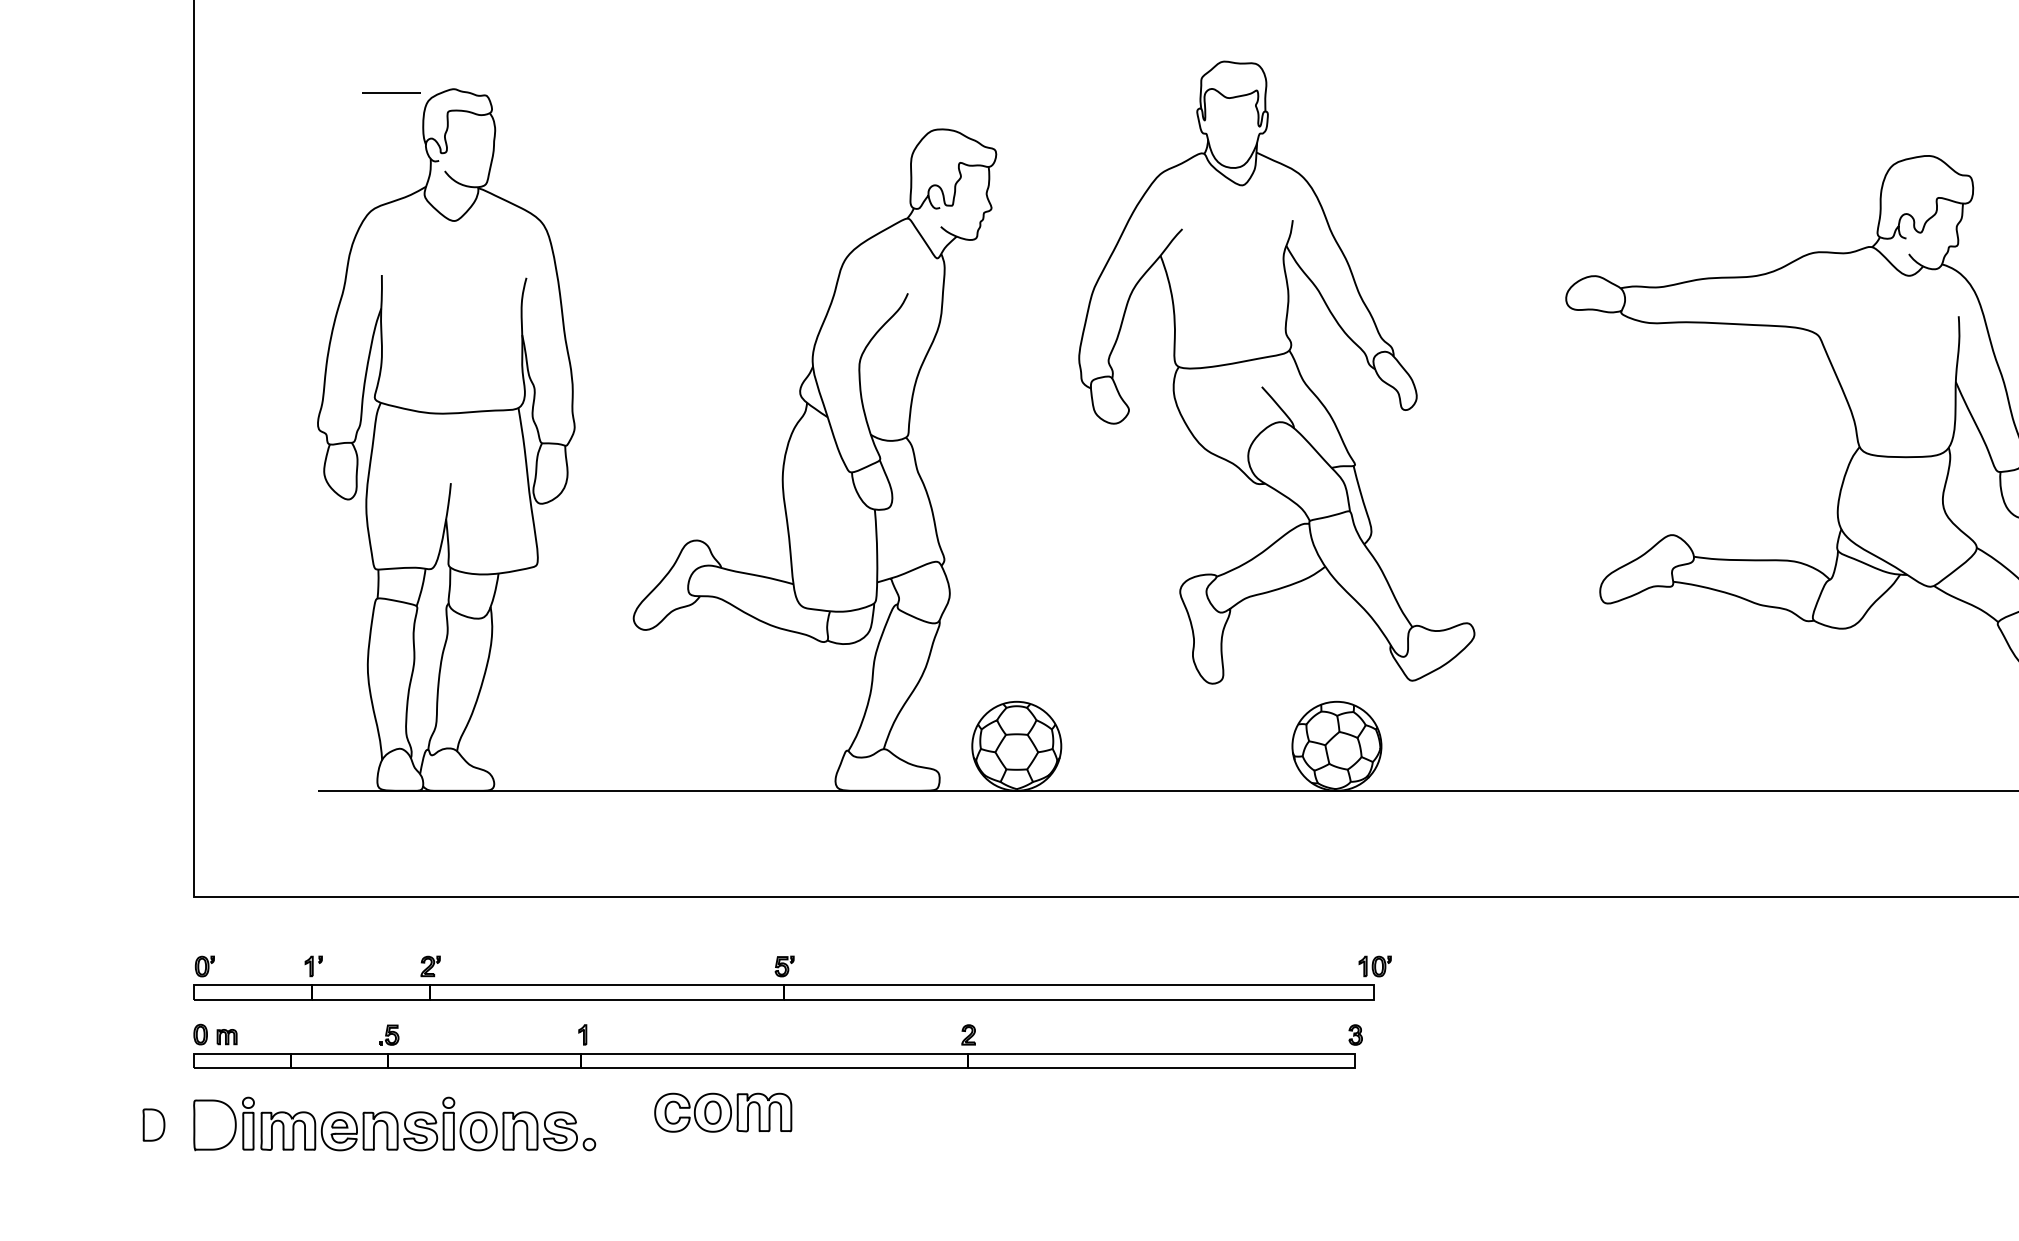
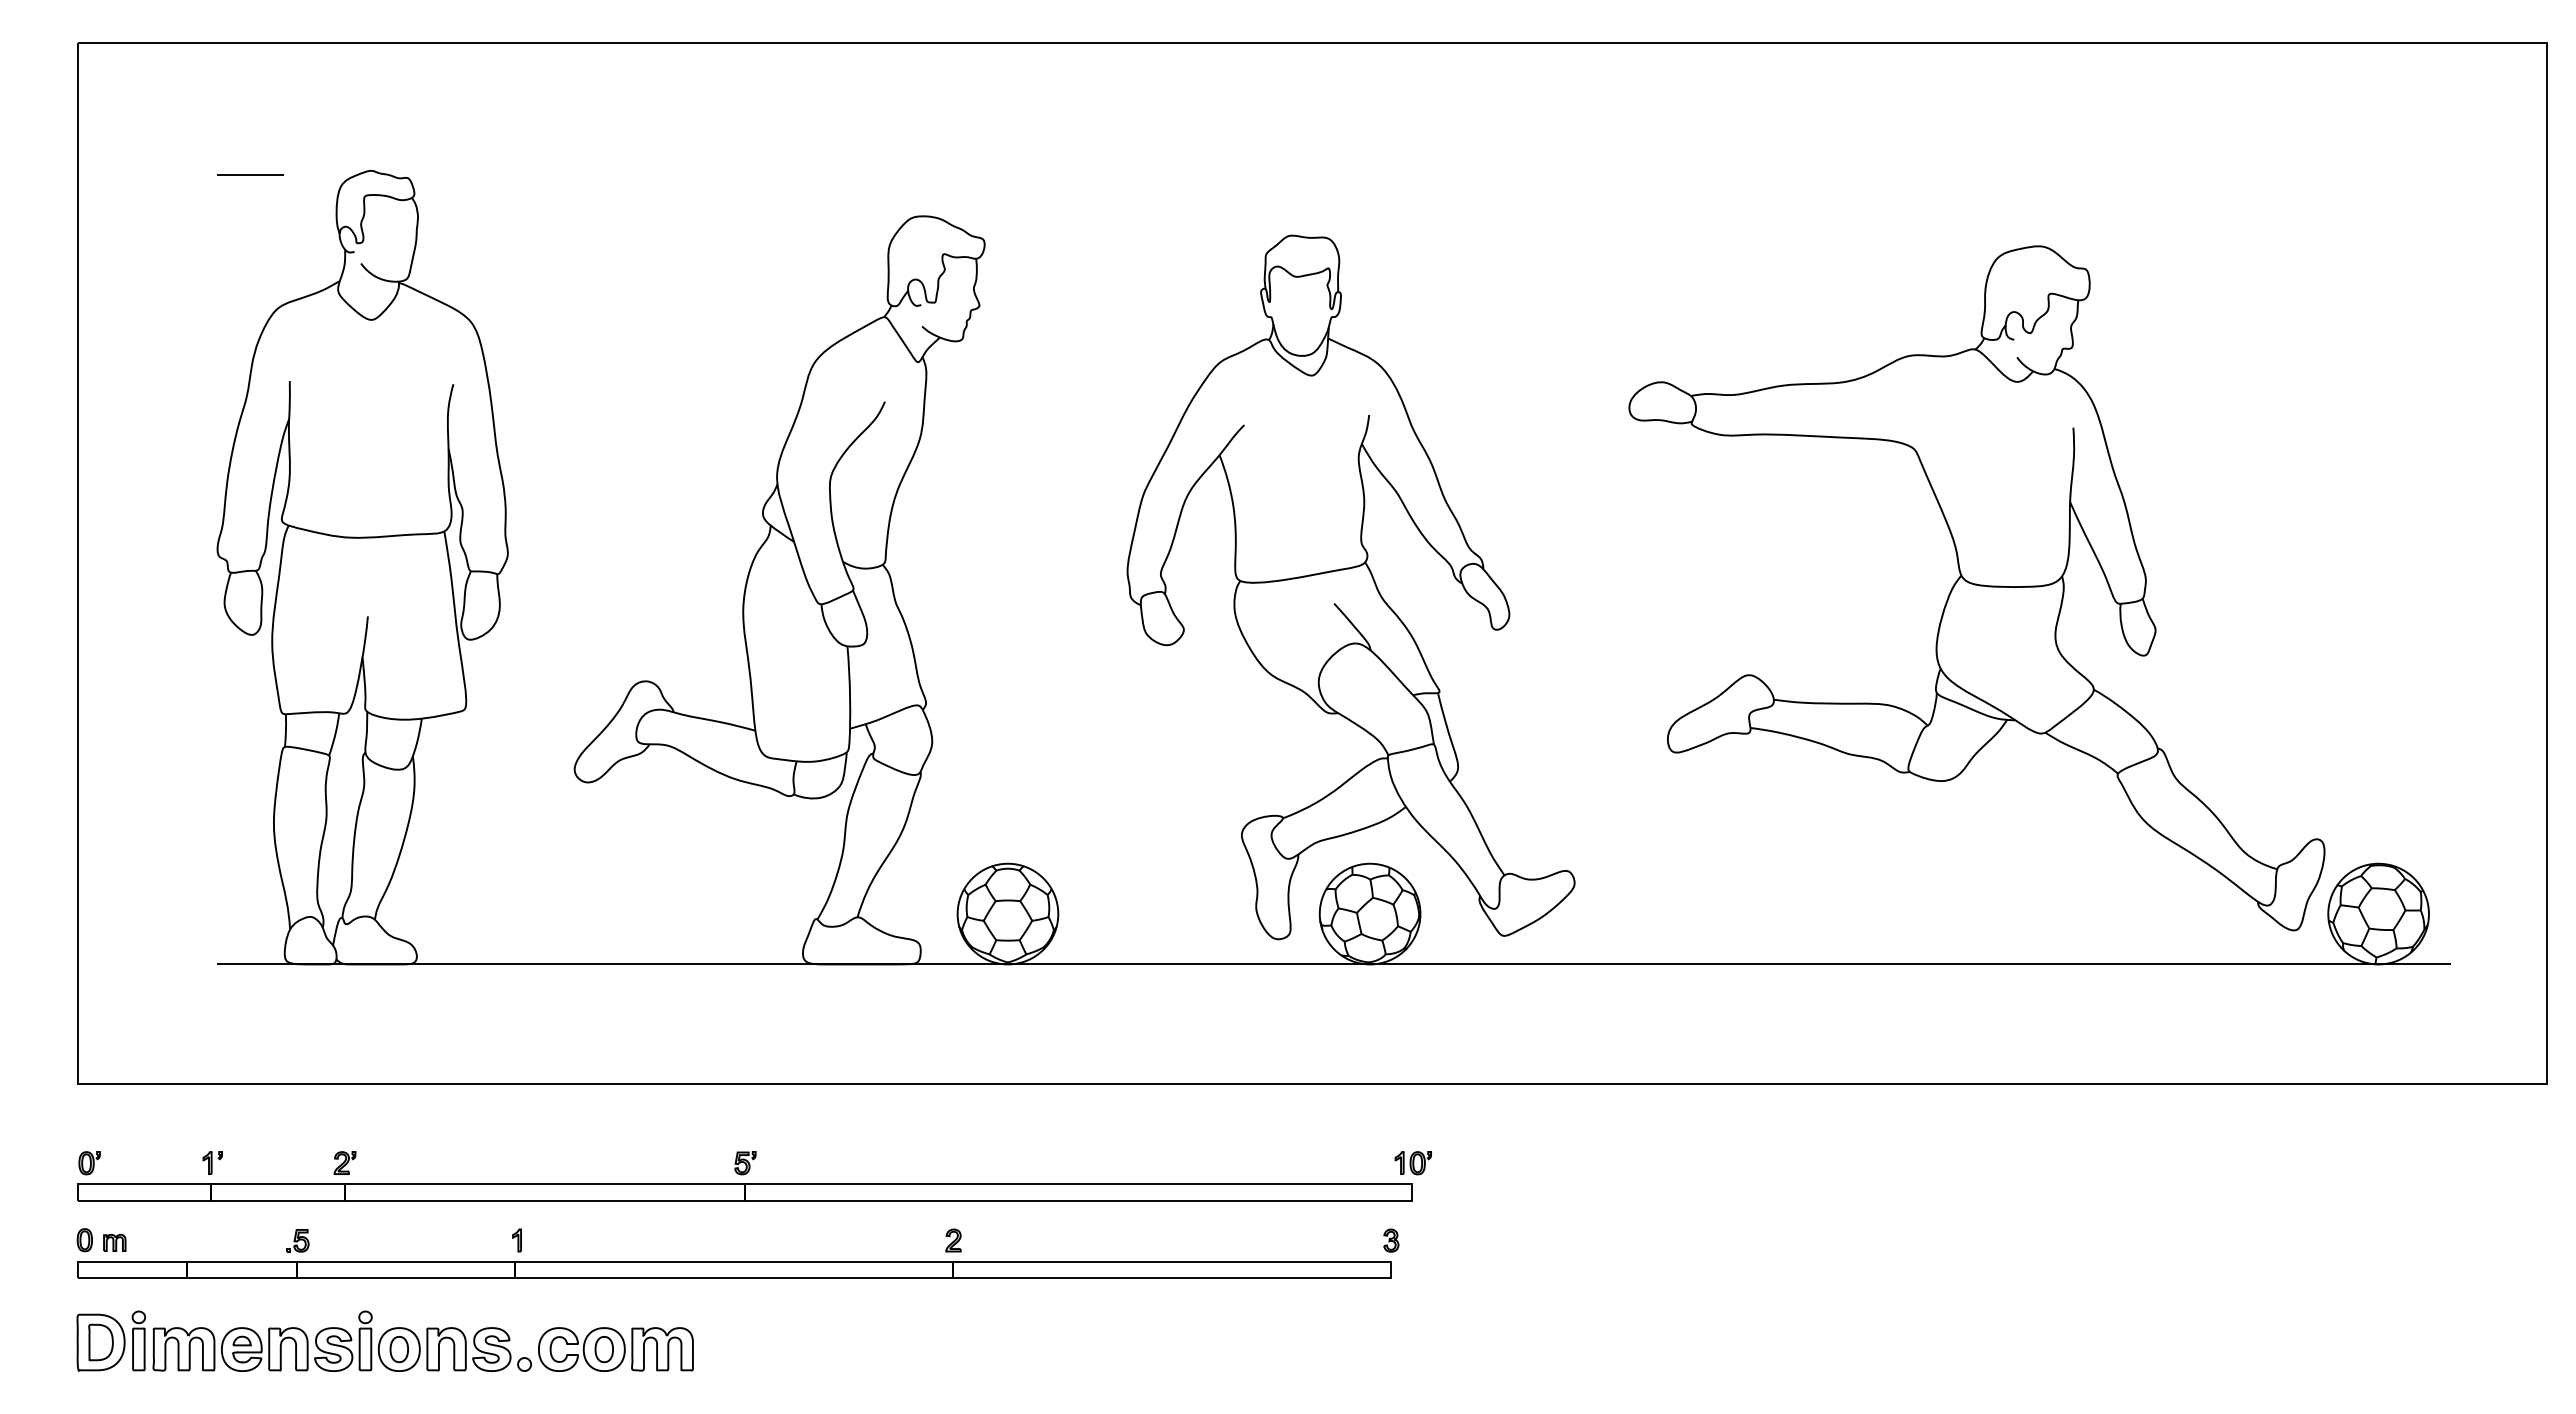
line: (391, 92) -> (250, 174), moved
part: (1276, 372) -> (1350, 587), moved
part: (722, 1112) -> (615, 1349), moved
part: (153, 1125) -> (100, 1342), moved

